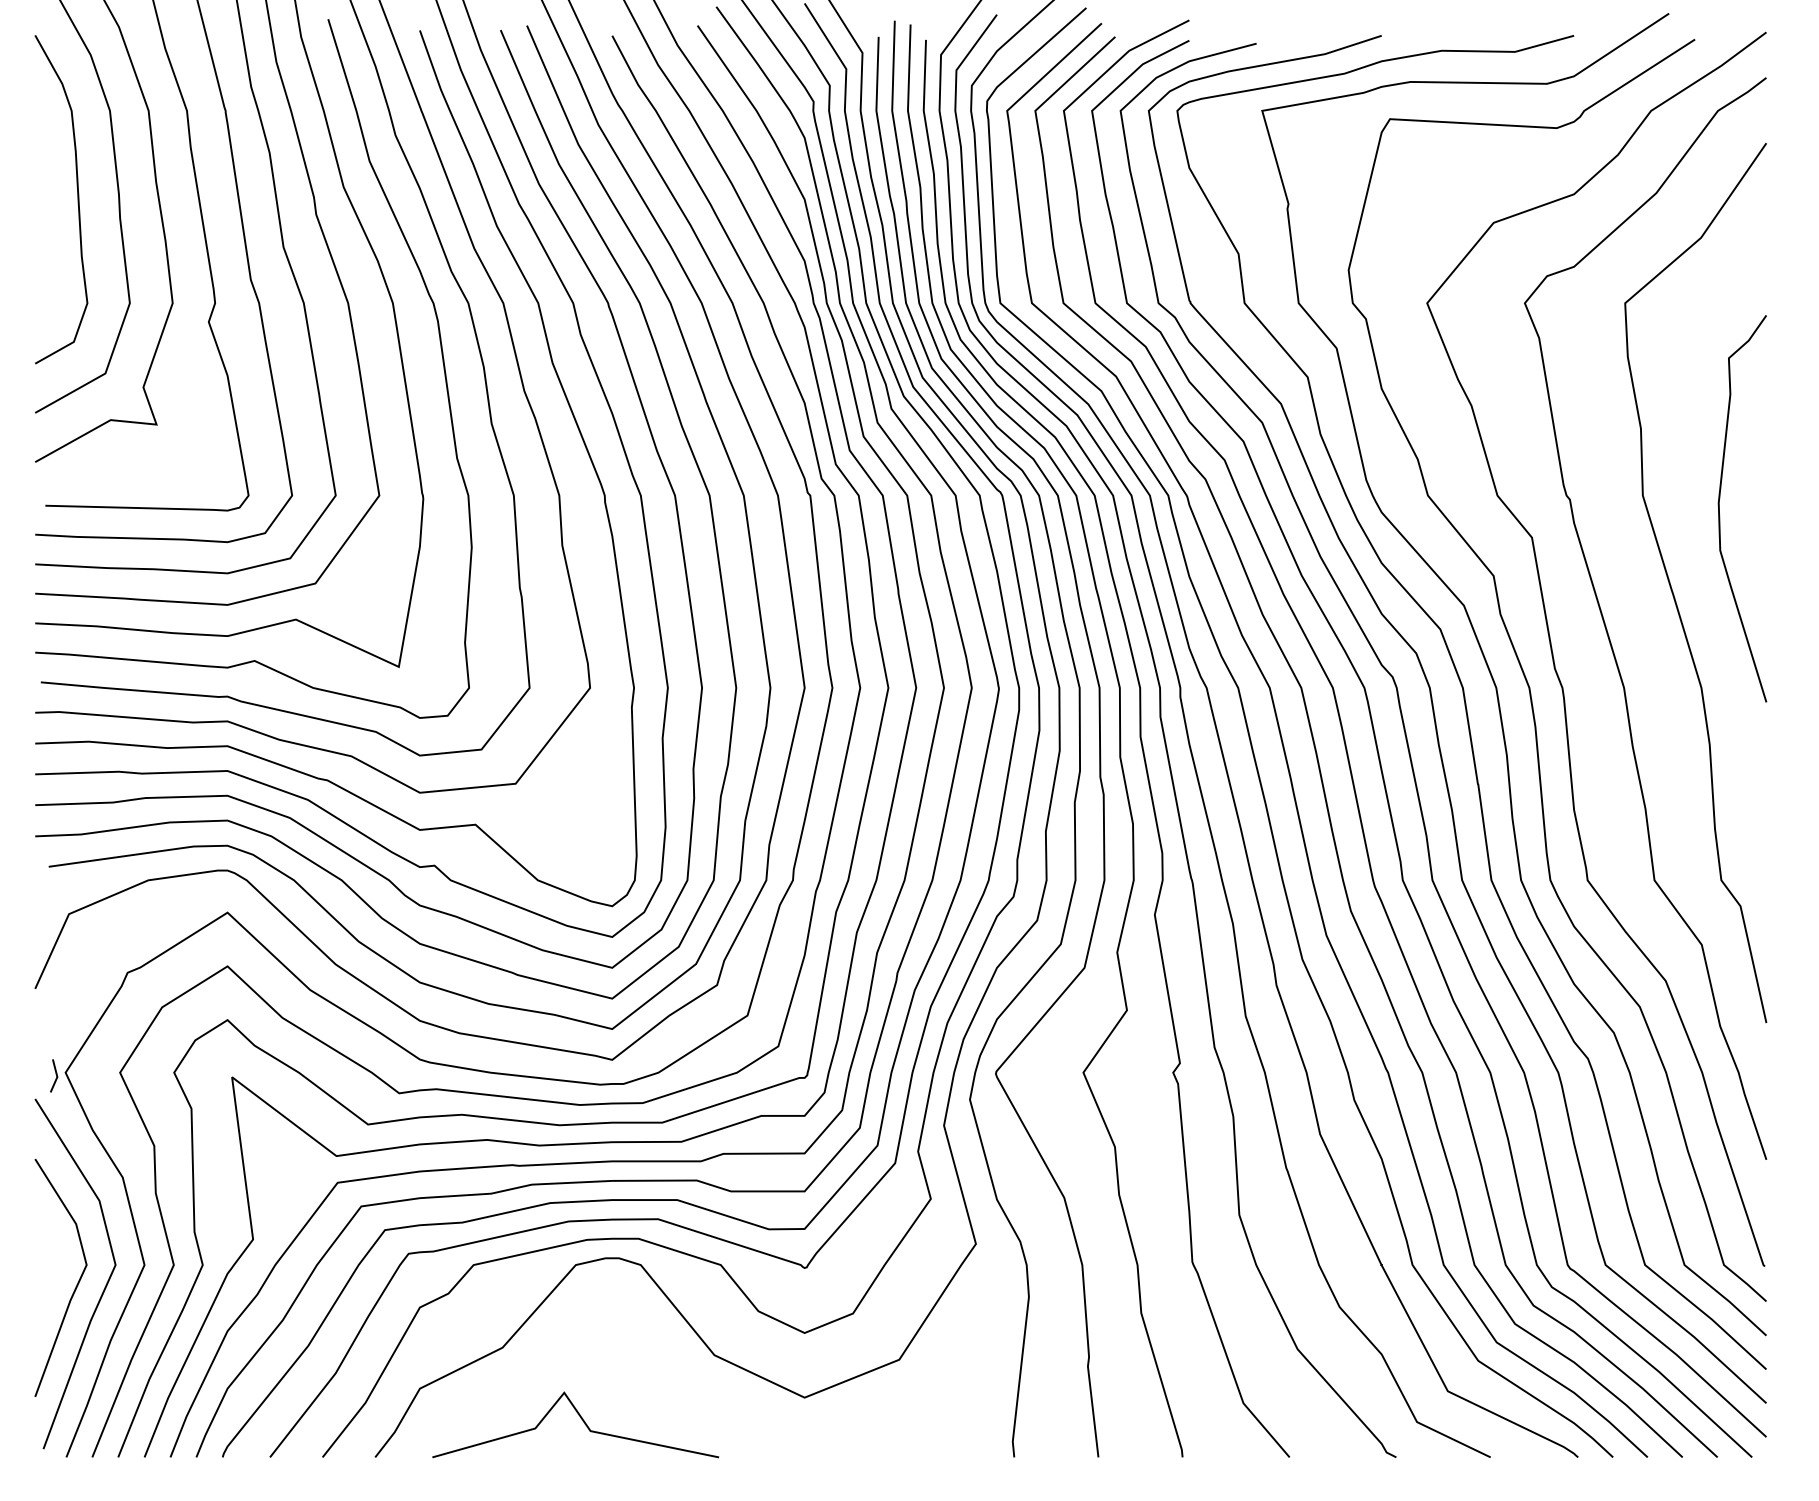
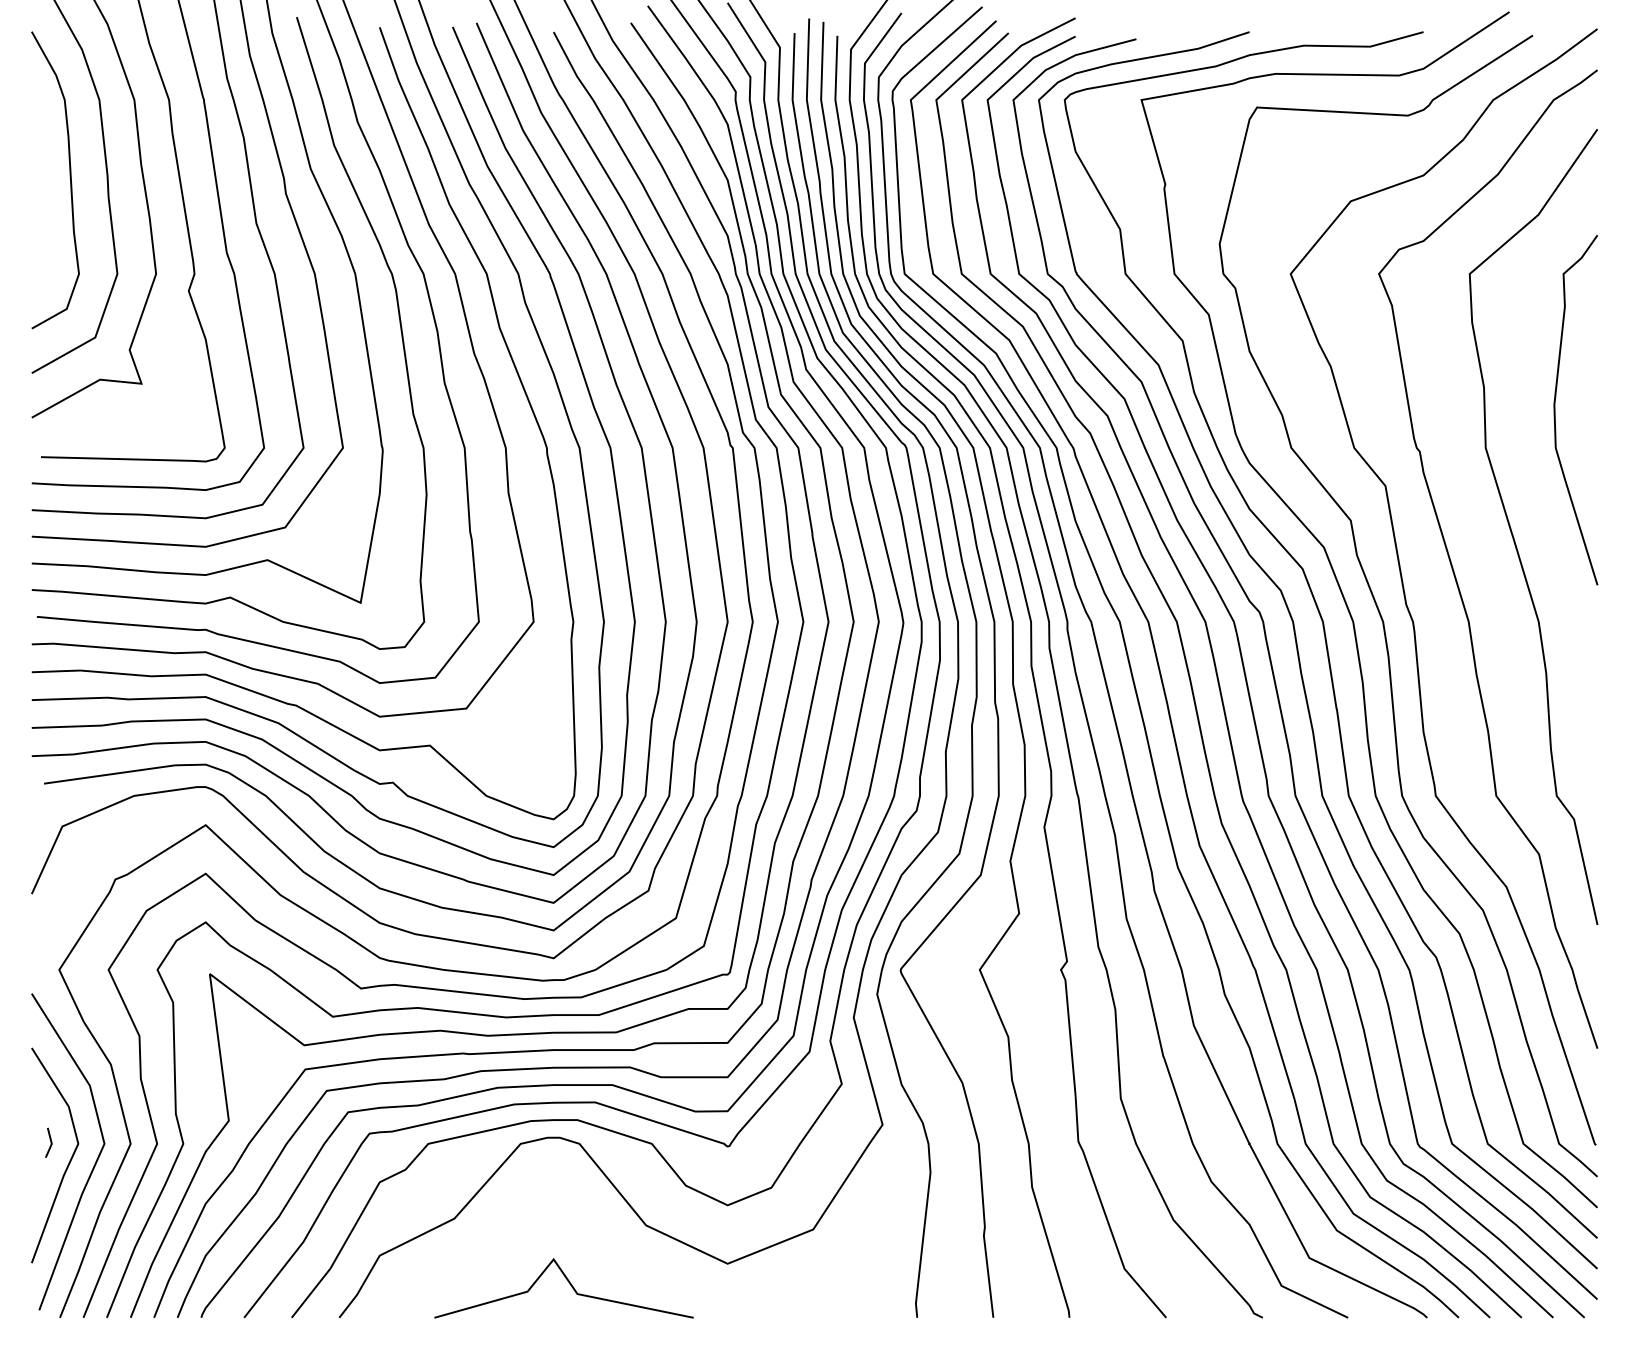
curve: (1719, 508) -> (1555, 409), moved
line: (55, 1074) -> (50, 1141), moved
line: (582, 1421) -> (570, 1285), moved

